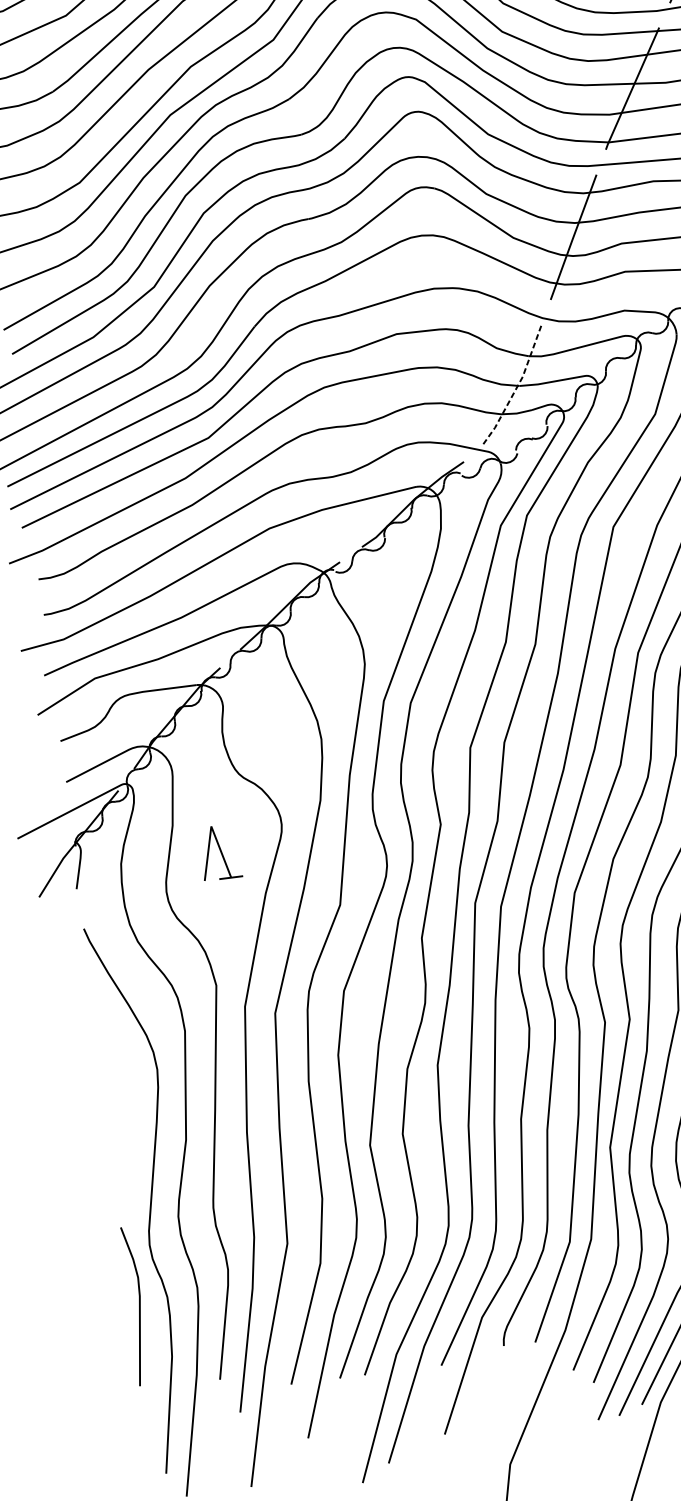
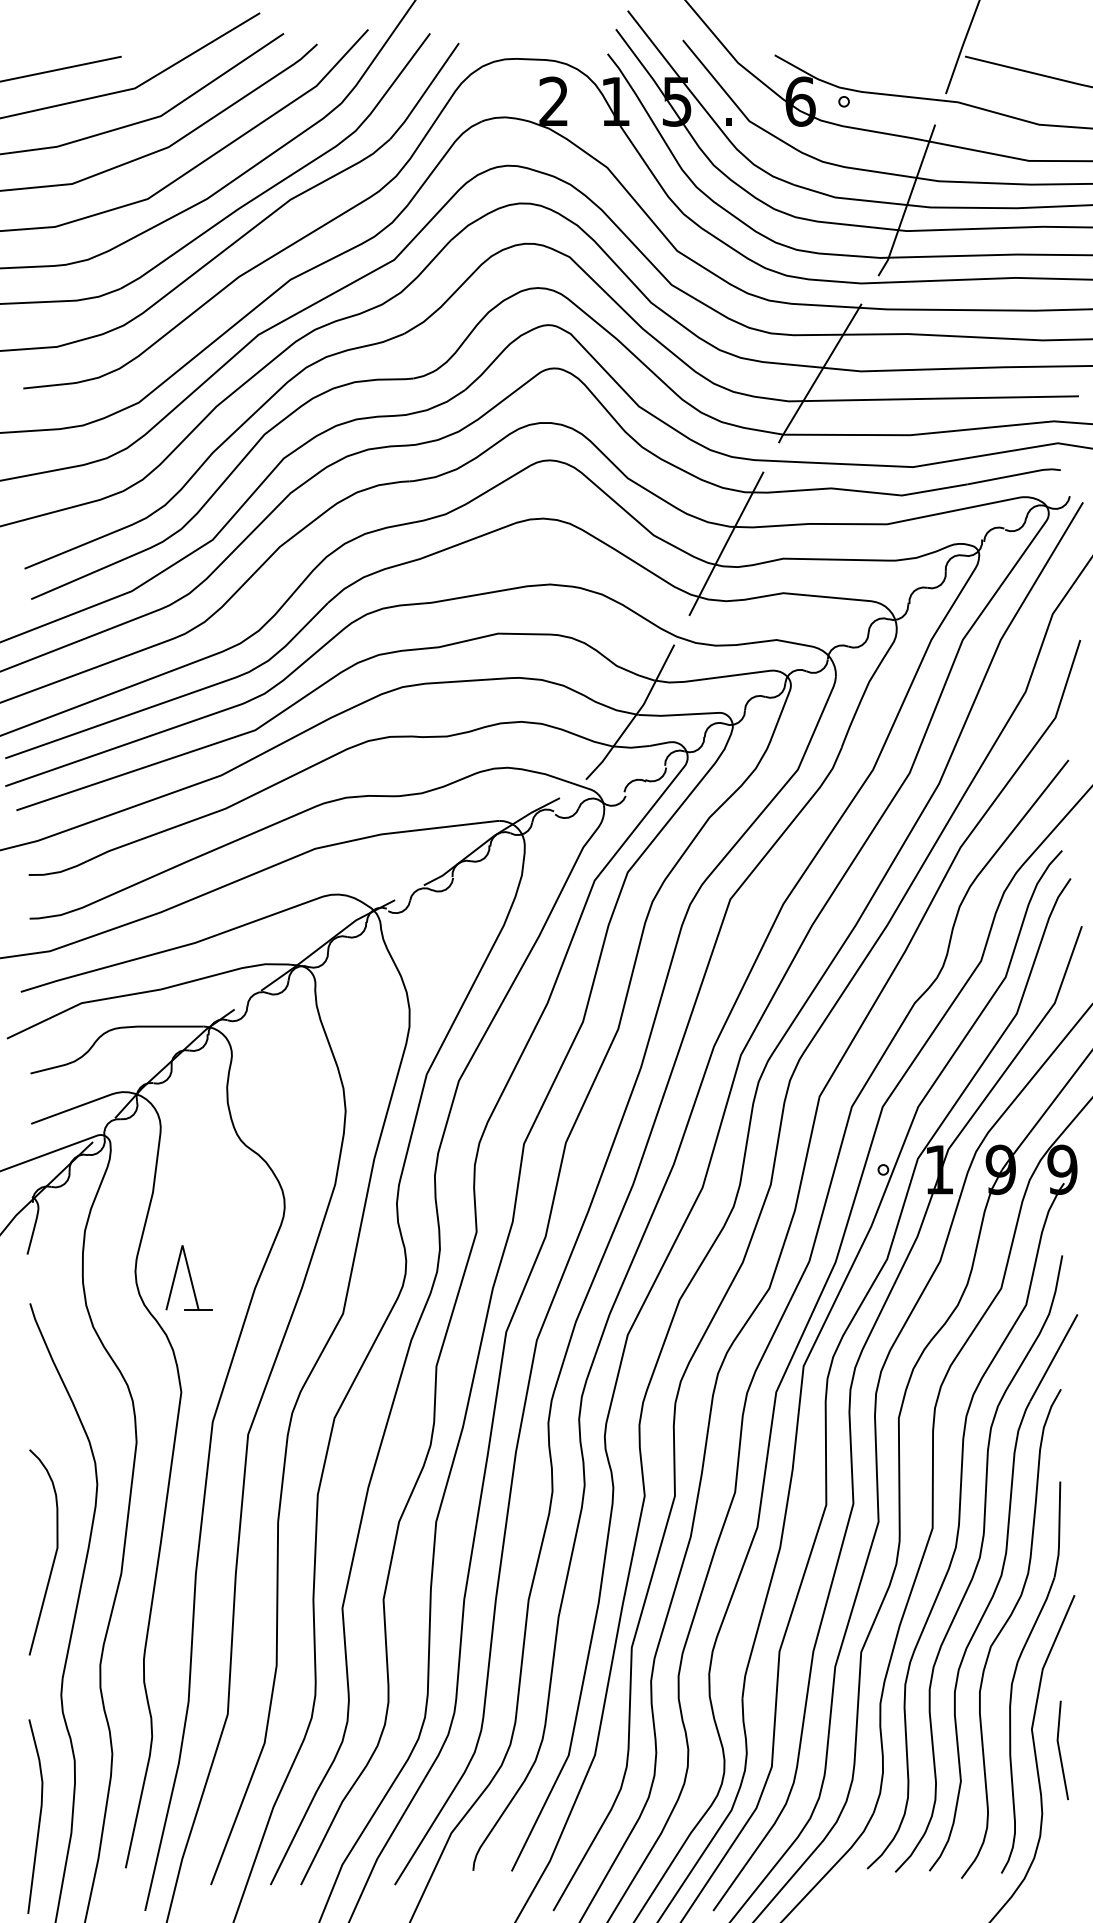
line: (517, 386) -> (635, 715), dashed -> solid
part: (219, 852) -> (188, 1277), moved
curve: (129, 1131) -> (54, 1554), added
curve: (139, 1305) -> (39, 1816), moved

